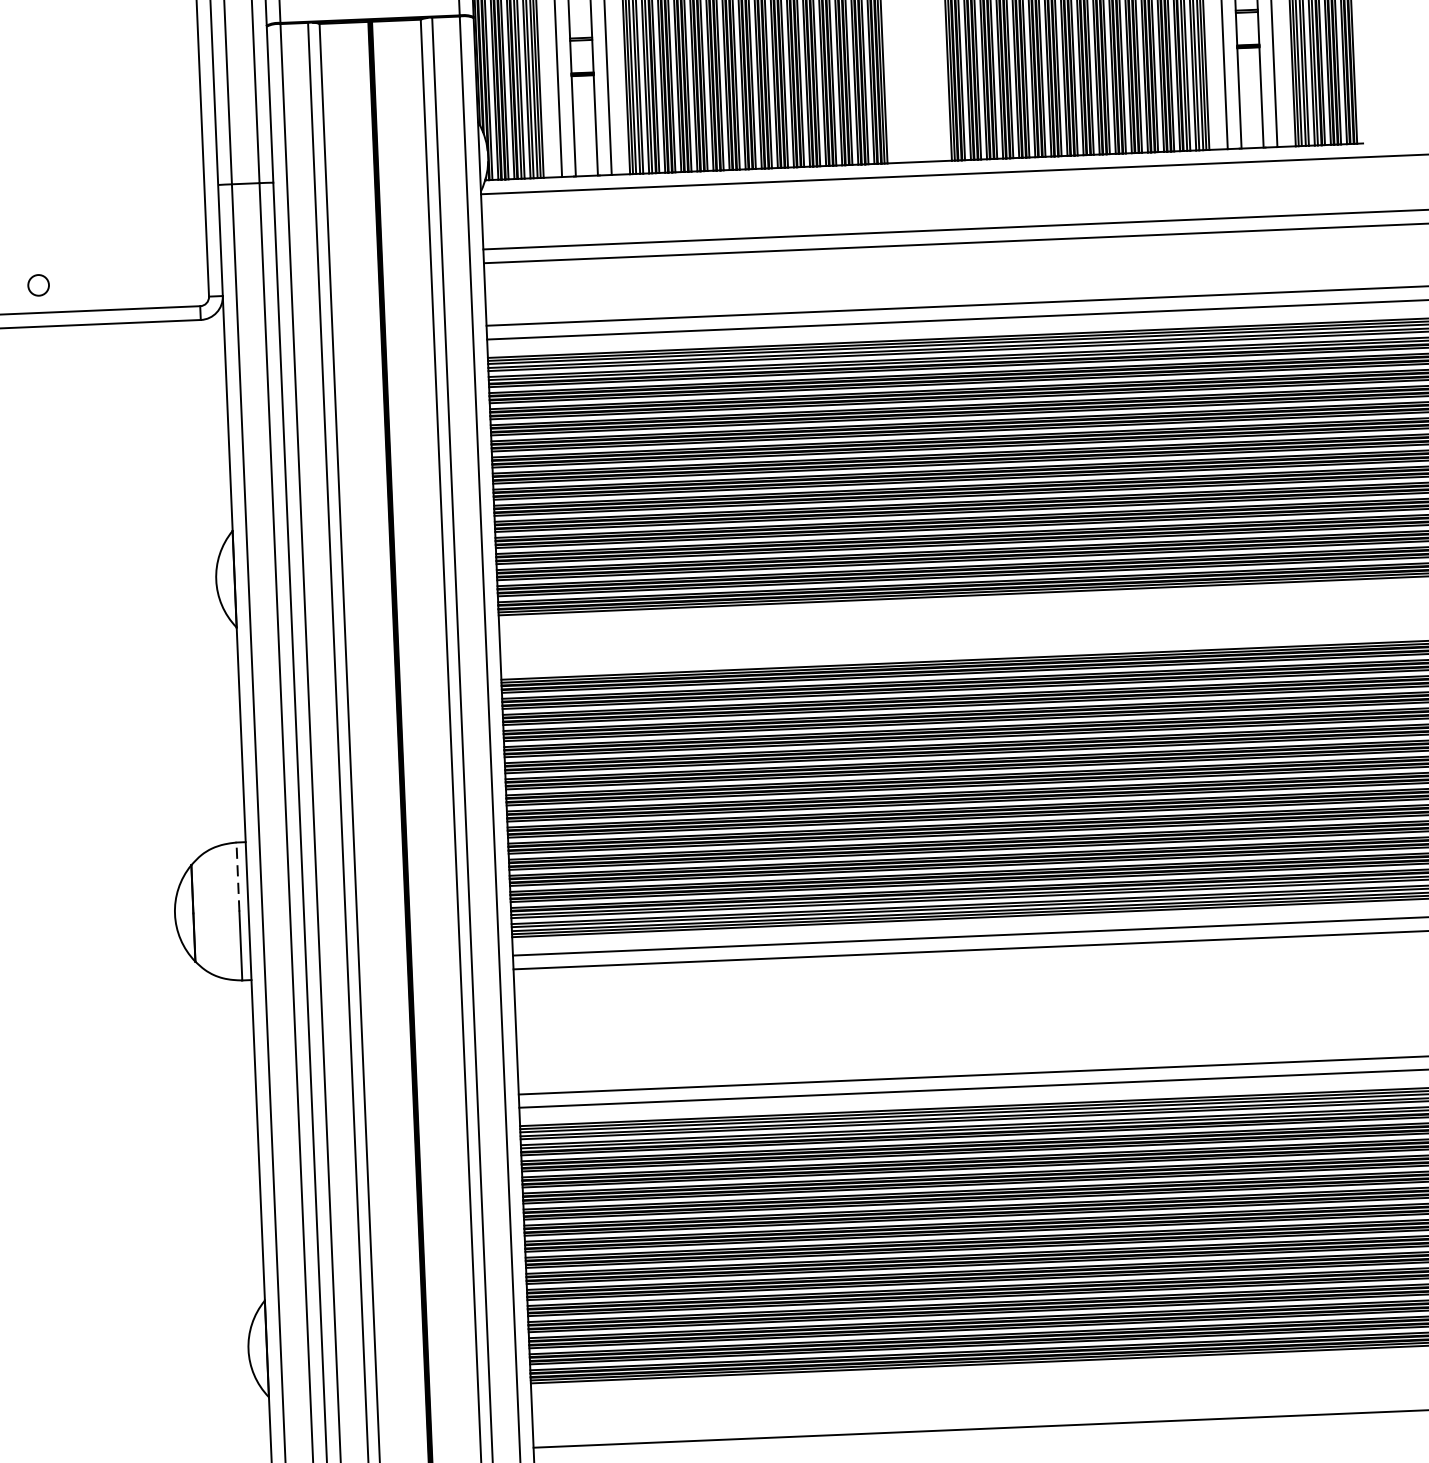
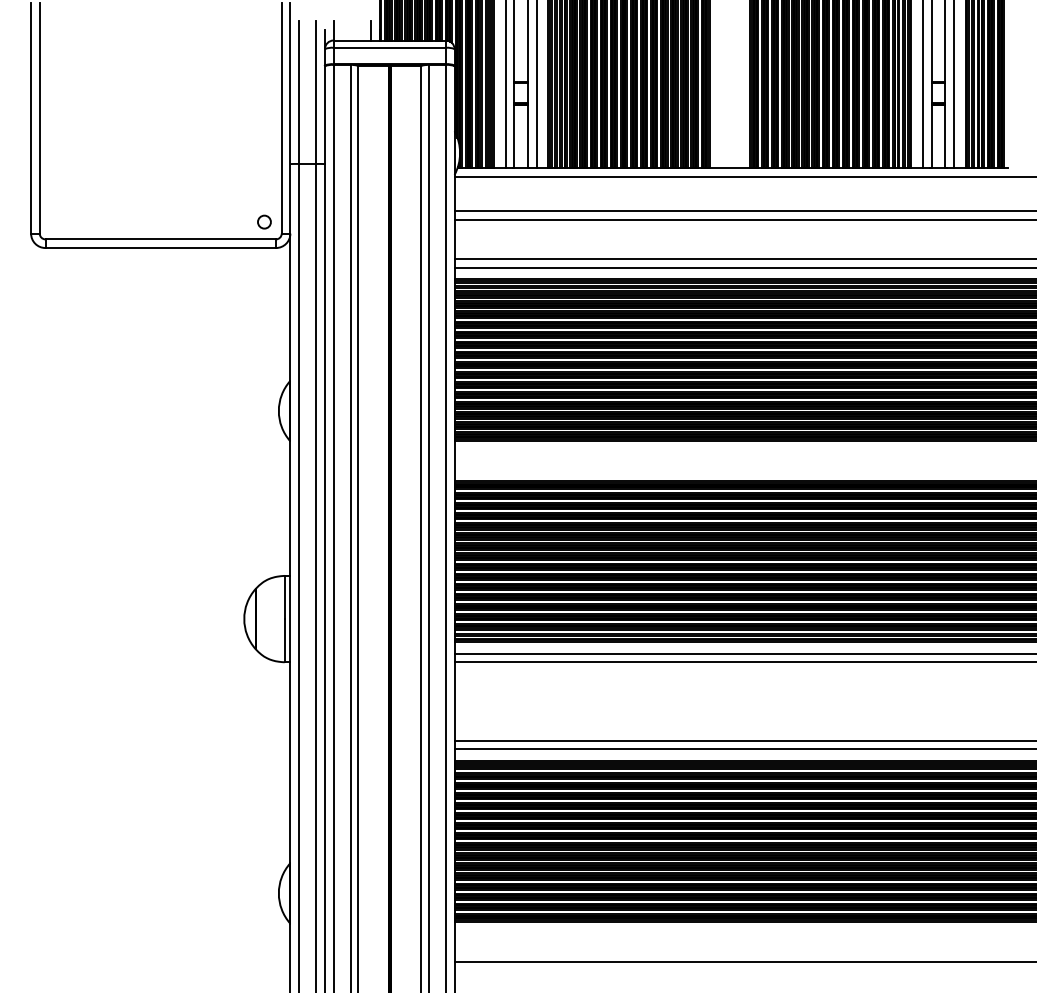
circle: (38, 284) -> (264, 221), moved
line: (237, 877) -> (284, 597), dashed -> solid

